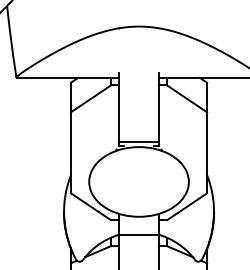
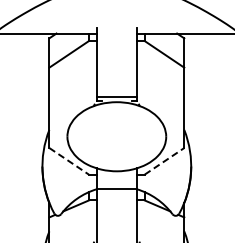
line: (187, 206) -> (164, 161), solid -> dashed
line: (91, 207) -> (69, 162), solid -> dashed

